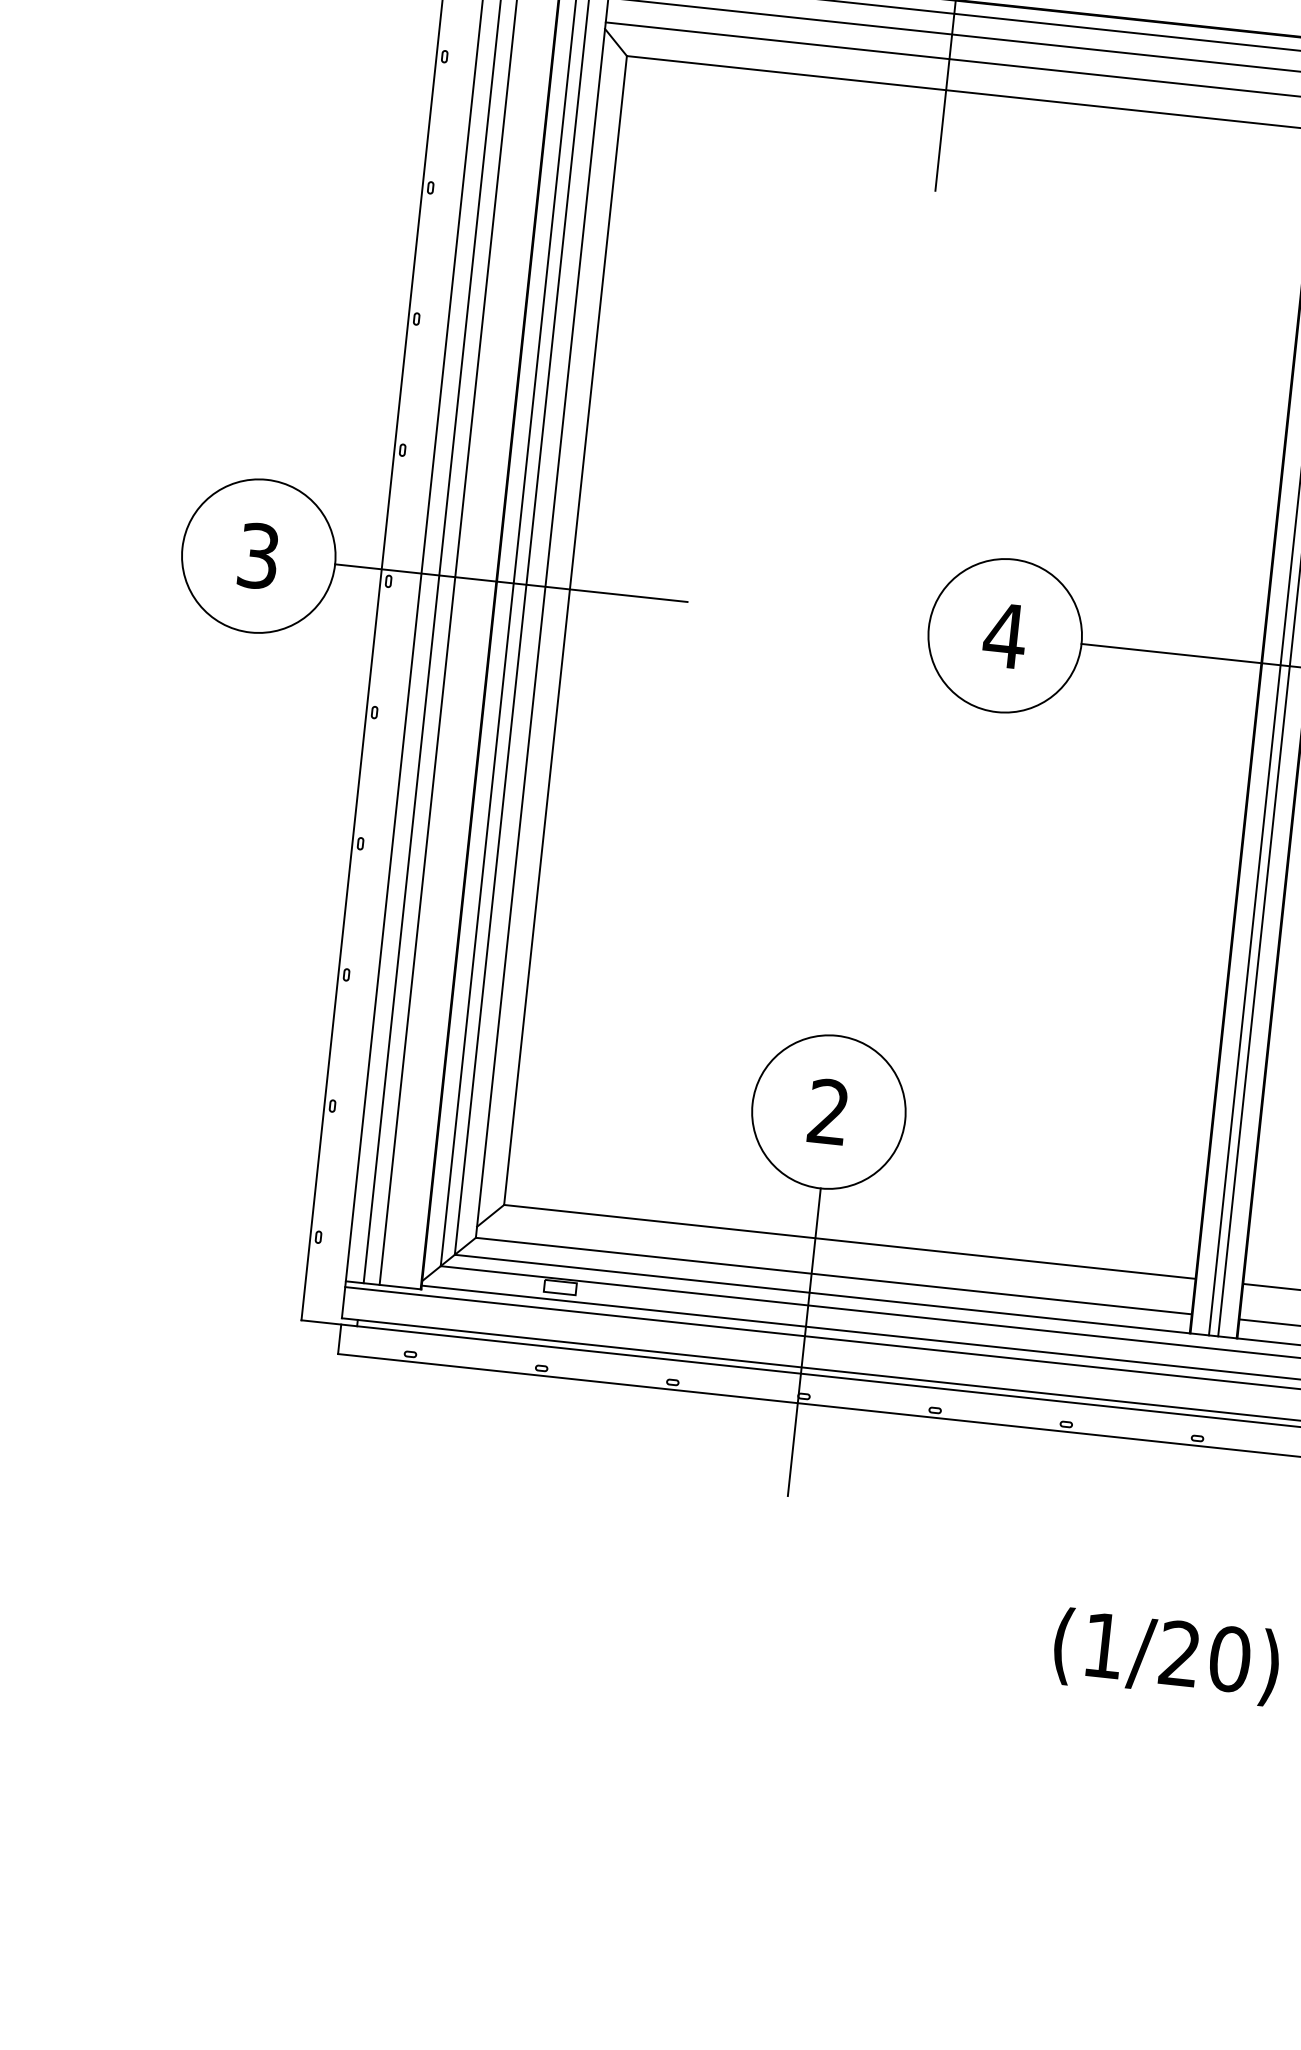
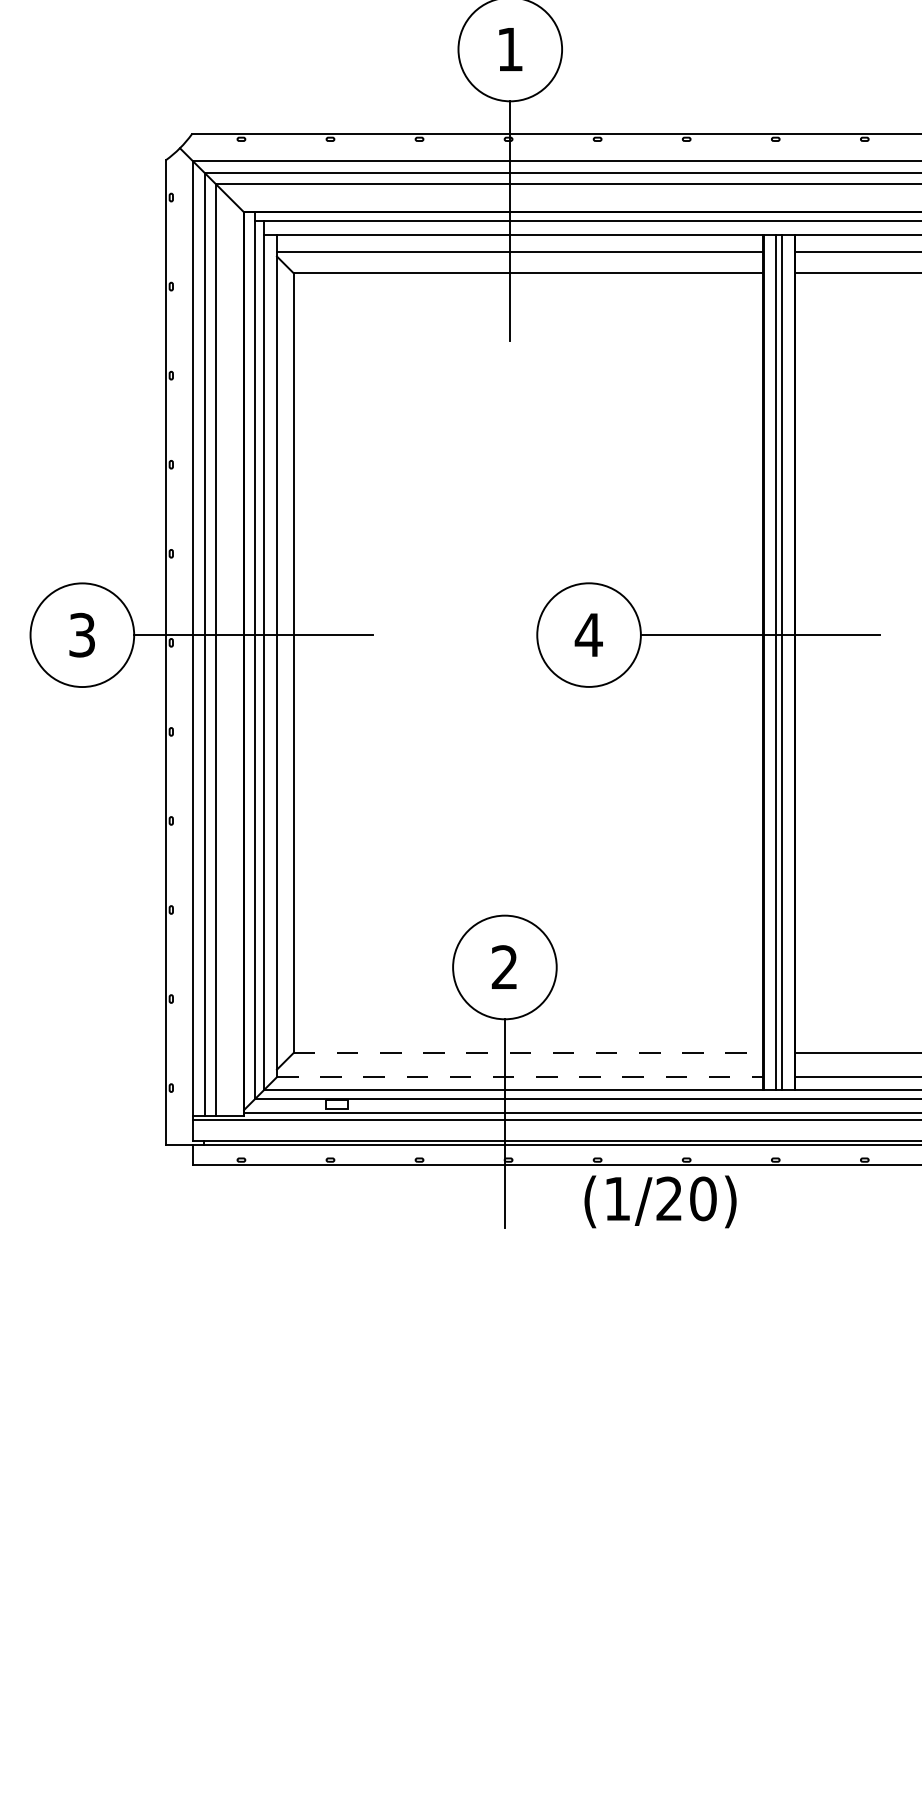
line: (850, 1242) -> (528, 1053), solid -> dashed
line: (833, 1276) -> (519, 1077), solid -> dashed
text: (1166, 1656) -> (660, 1201), moved

